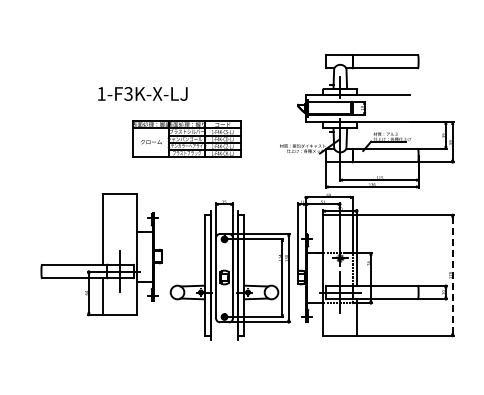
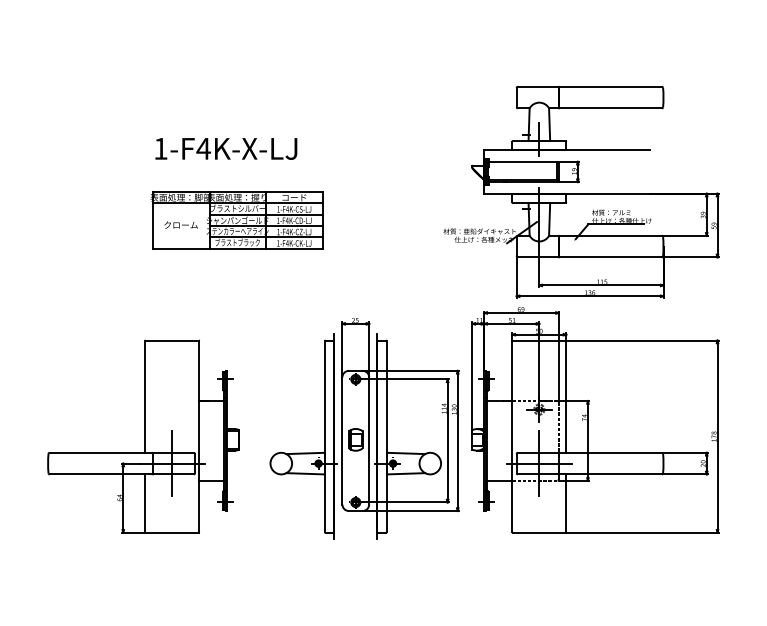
text: (128, 93) -> (203, 148), 1-F3K-X-LJ -> 1-F4K-X-LJ
part: (186, 138) -> (236, 219), moved
part: (101, 254) -> (143, 436), moved
line: (452, 275) -> (717, 436), dashed -> solid

